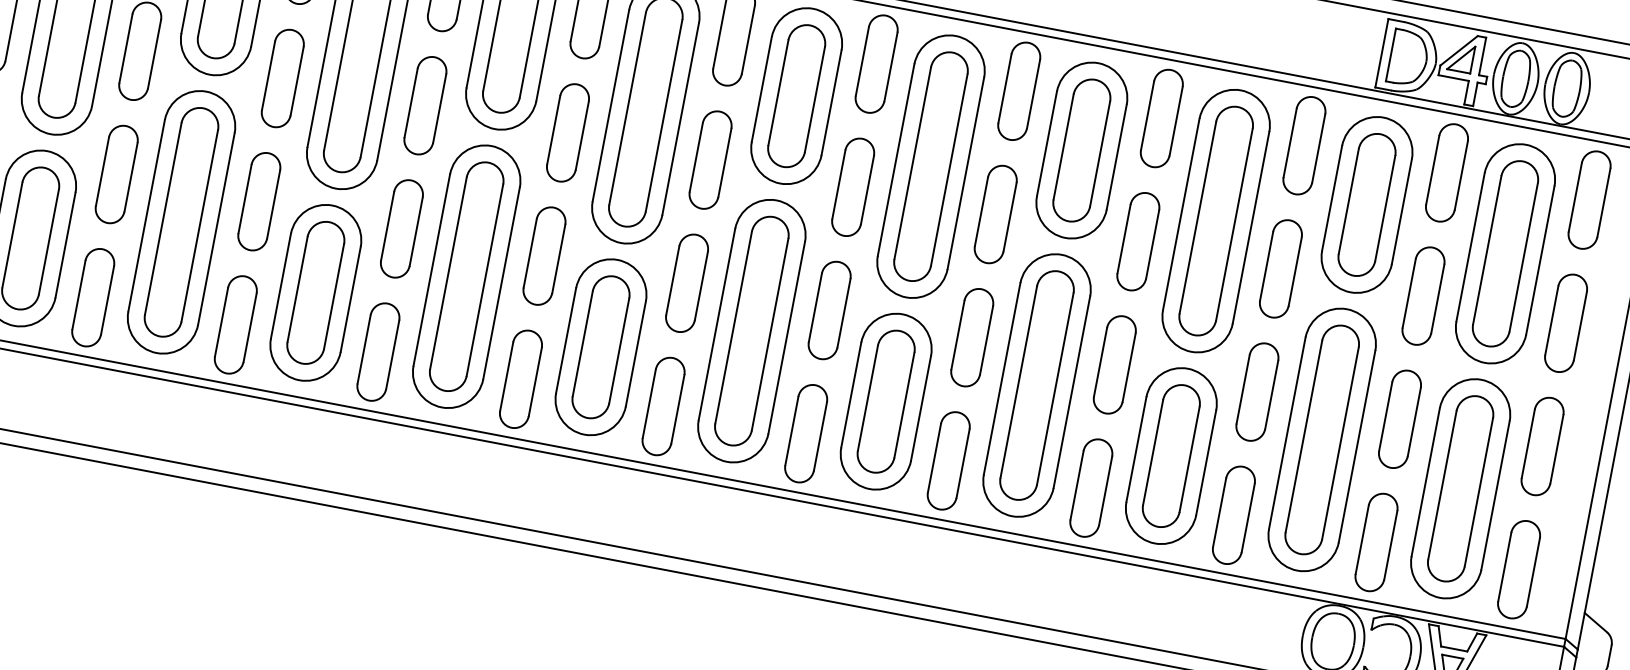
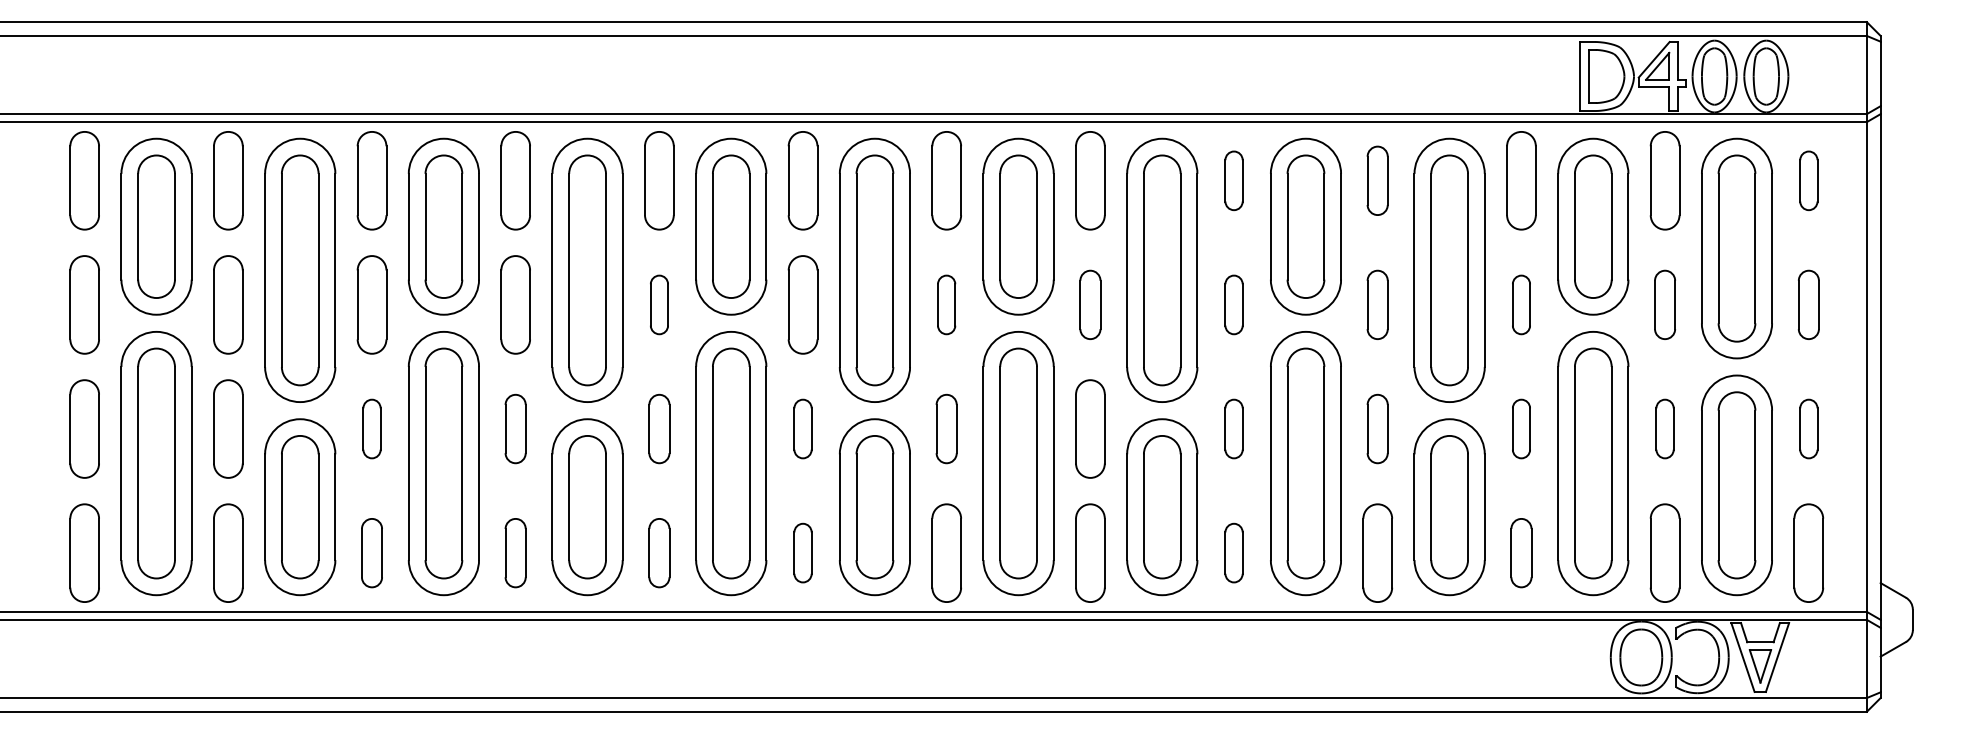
part: (1018, 90) -> (1233, 180), size x0.6
part: (425, 105) -> (659, 304), size x0.6
part: (1161, 118) -> (1377, 180), size x0.7
part: (710, 159) -> (946, 304), size x0.6
part: (116, 173) -> (371, 428), size x0.6
part: (853, 186) -> (1090, 304), size x0.7
part: (1589, 199) -> (1808, 180), size x0.6
part: (259, 201) -> (515, 428), size x0.7
part: (995, 214) -> (1233, 304), size x0.6
part: (402, 228) -> (659, 428), size x0.7
part: (1138, 241) -> (1377, 304), size x0.7
part: (544, 255) -> (802, 428), size x0.6
part: (1281, 268) -> (1521, 304), size x0.6
part: (686, 282) -> (946, 428), size x0.7
part: (1422, 295) -> (1664, 304), size x0.7
part: (92, 296) -> (371, 552), size x0.7
part: (1565, 322) -> (1808, 304), size x0.7
part: (235, 324) -> (515, 552), size x0.7
part: (971, 337) -> (1233, 428), size x0.6
part: (378, 351) -> (659, 552), size x0.7
part: (1114, 364) -> (1377, 428), size x0.7
part: (520, 378) -> (802, 552), size x0.6
part: (1257, 391) -> (1521, 428), size x0.6
part: (1399, 418) -> (1664, 428), size x0.6
part: (1542, 445) -> (1808, 428), size x0.6
part: (948, 460) -> (1233, 552), size x0.6
part: (1234, 514) -> (1521, 552), size x0.7

